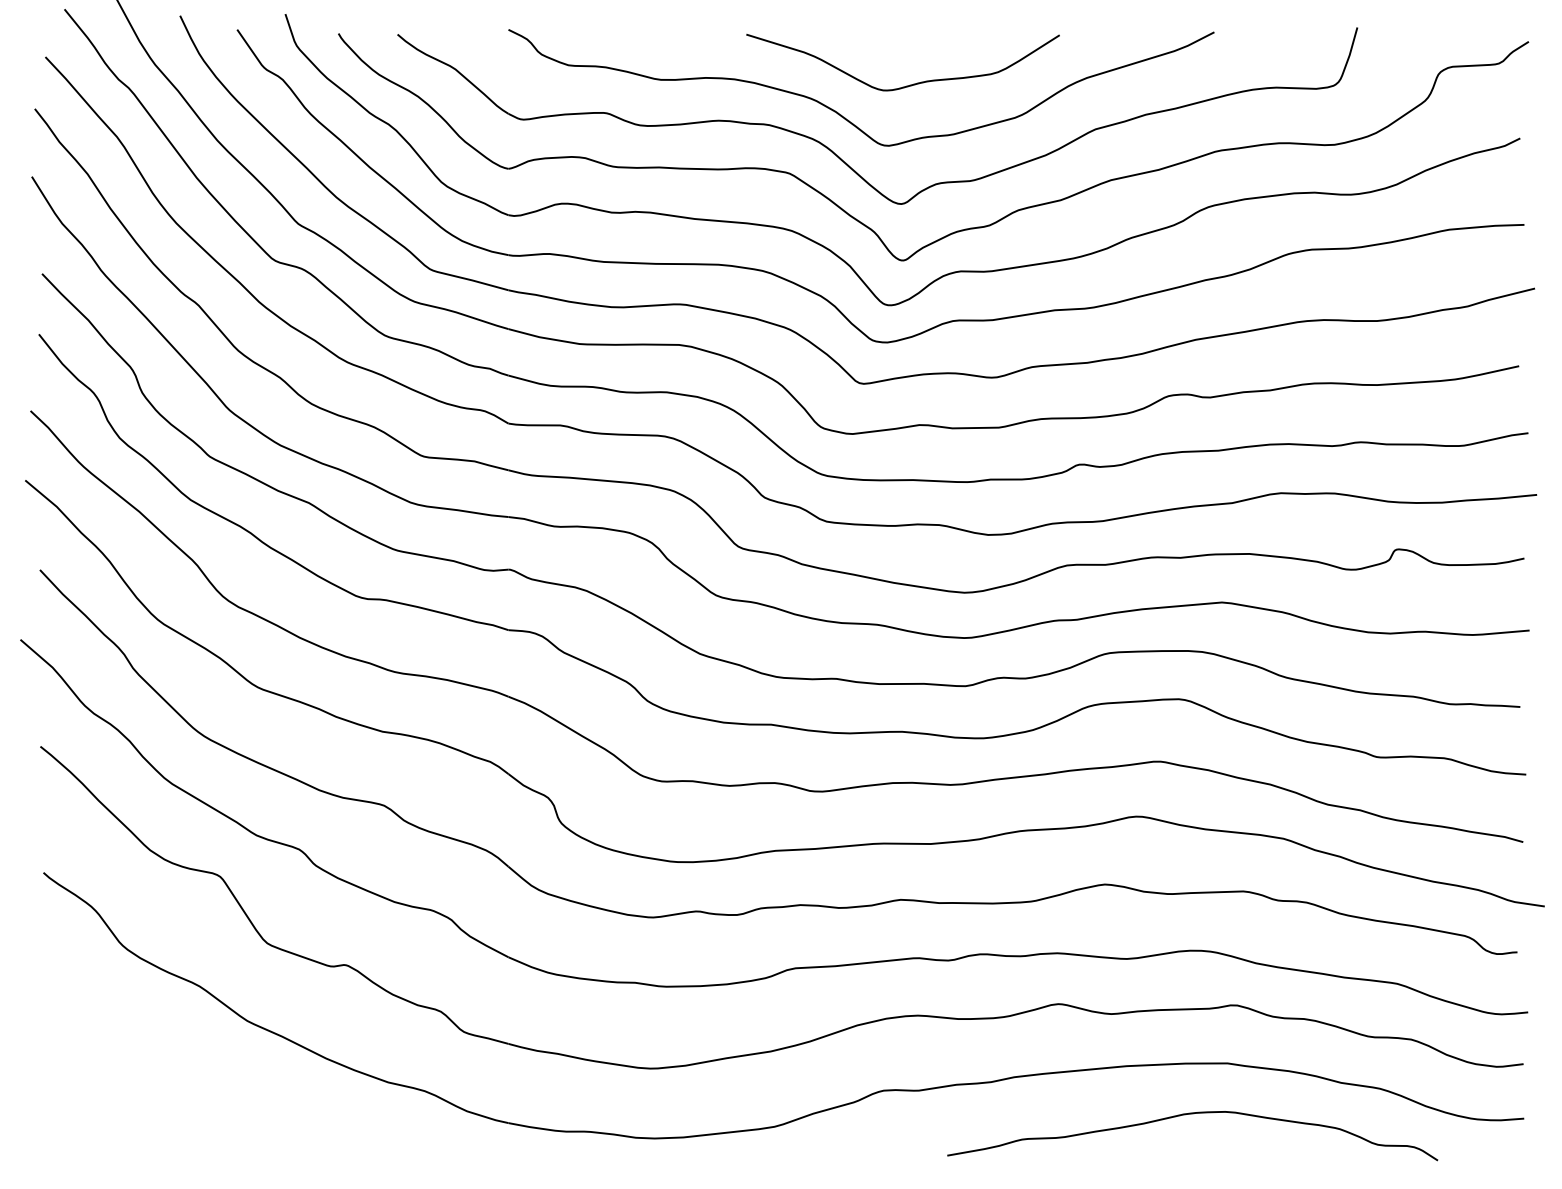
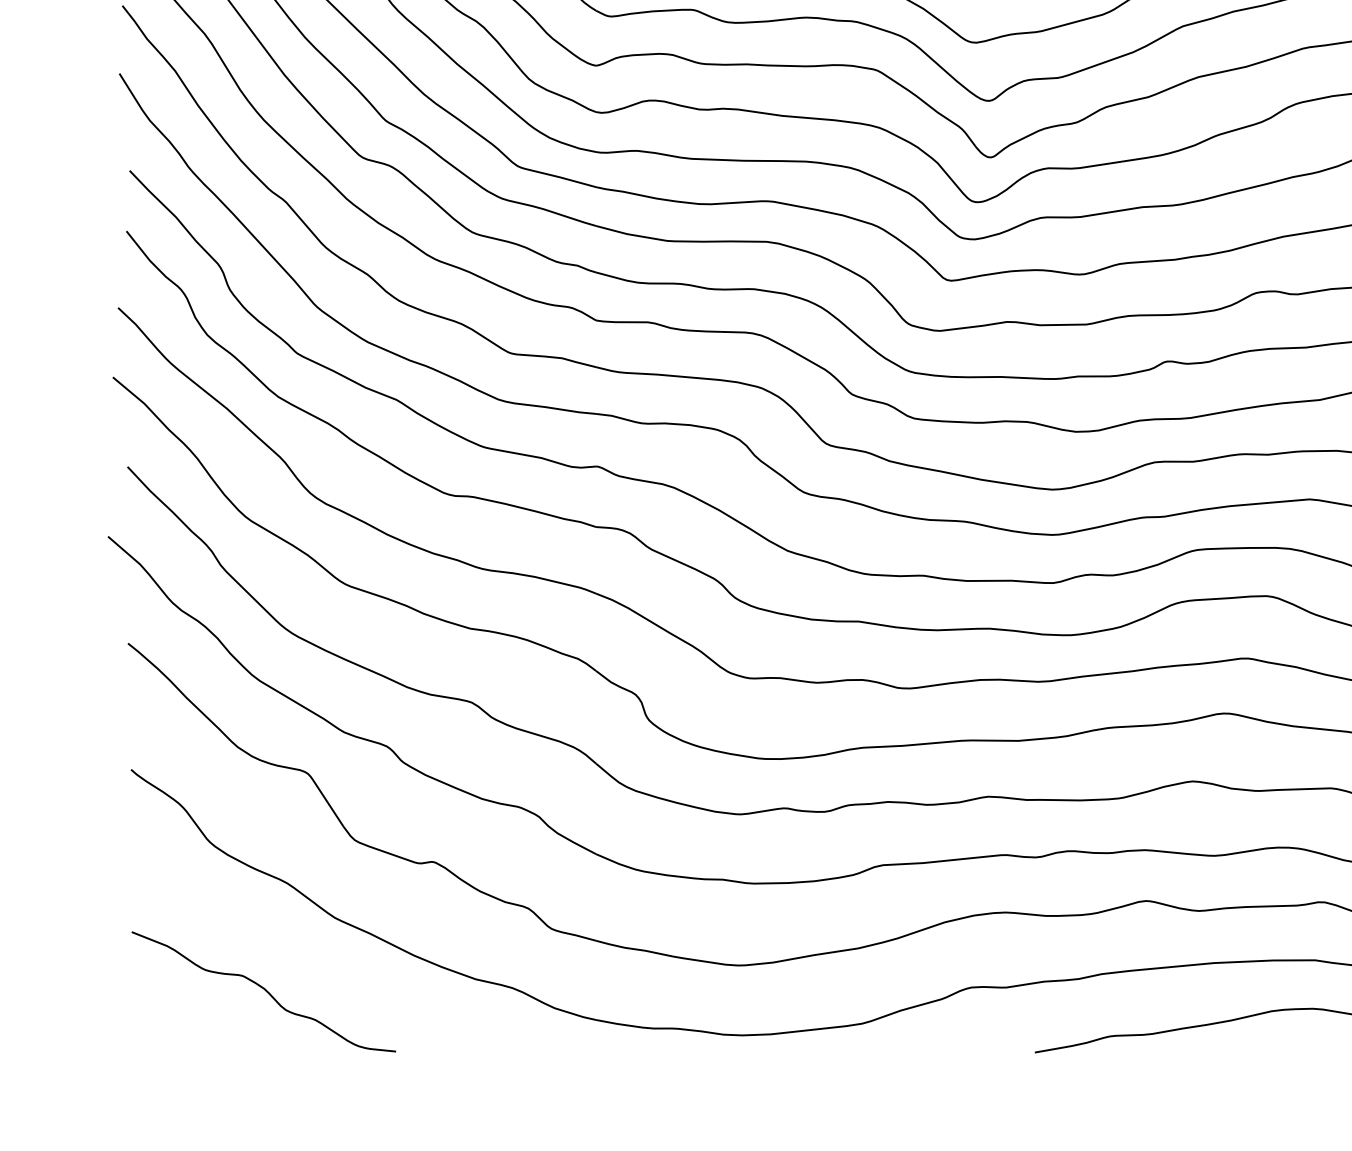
curve: (176, 1093) -> (264, 990), added

